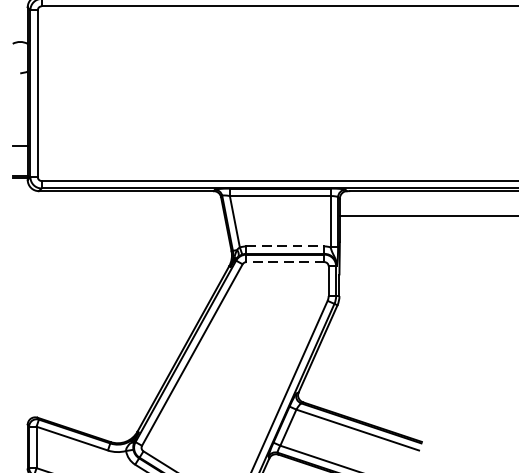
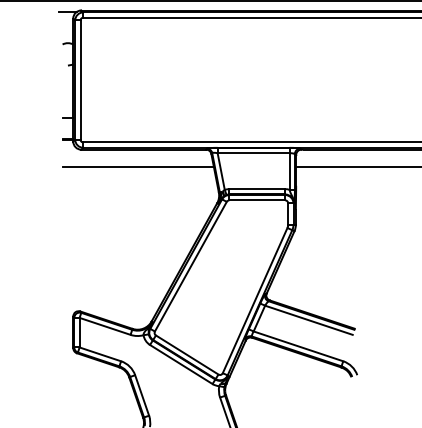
line: (117, 216) -> (137, 167), added
line: (285, 246) -> (257, 189), dashed -> solid
line: (285, 262) -> (257, 200), dashed -> solid

